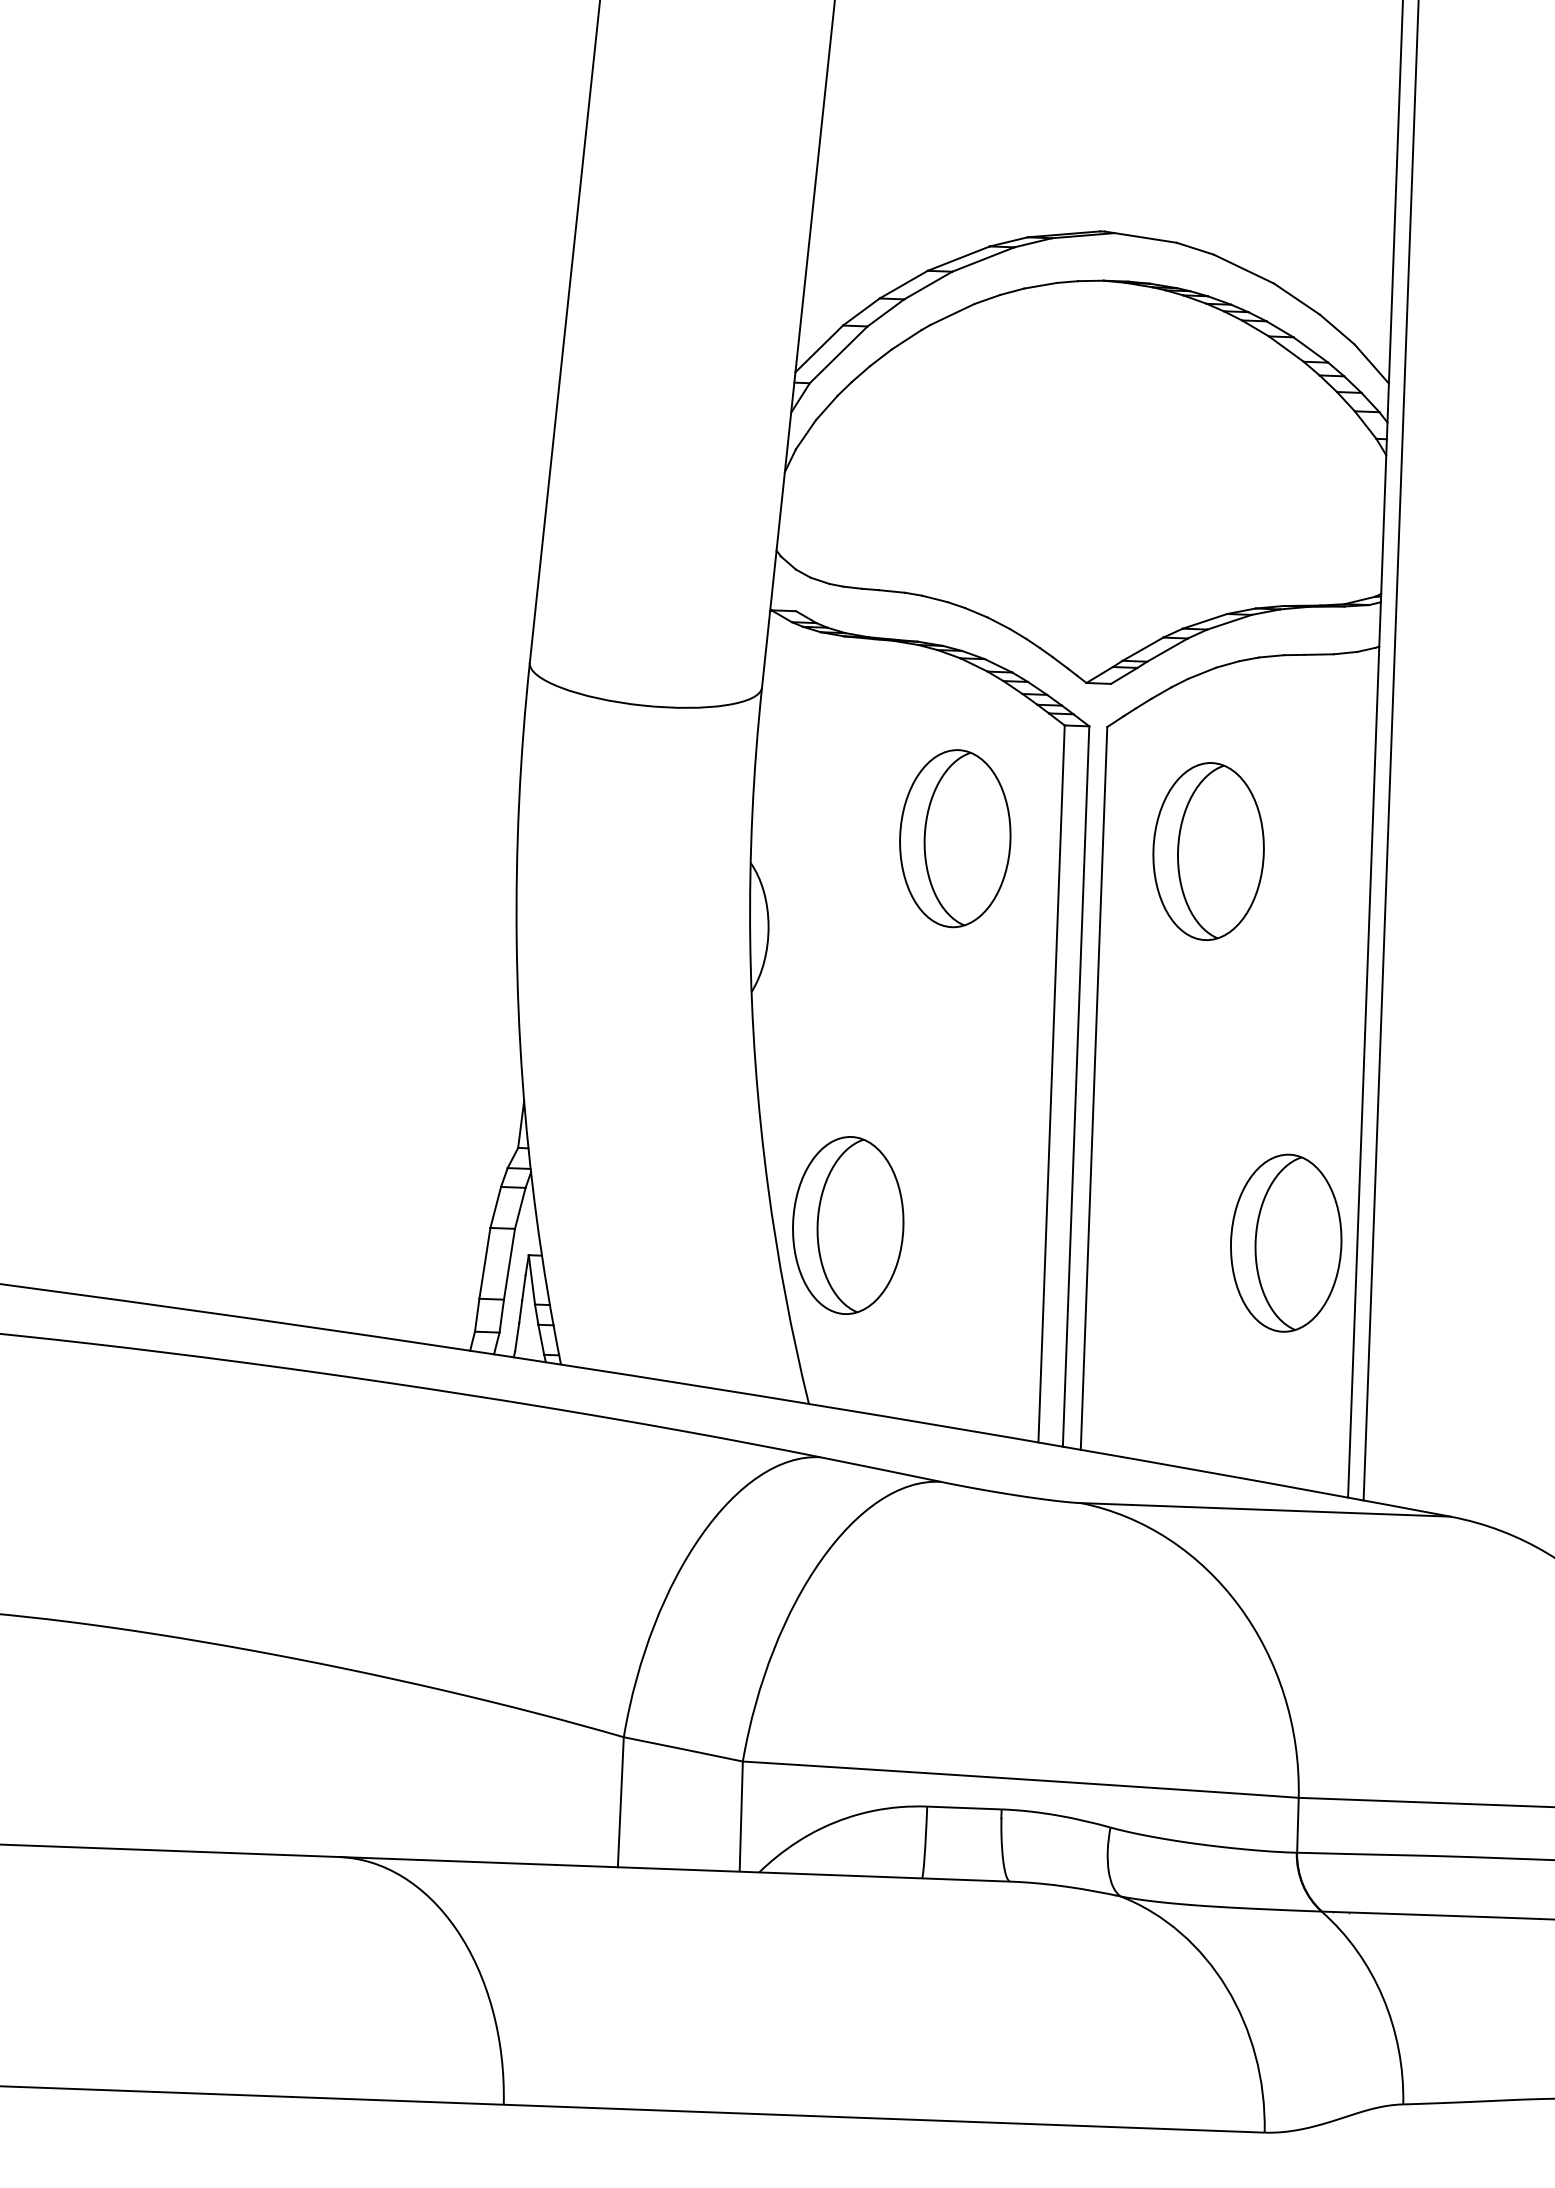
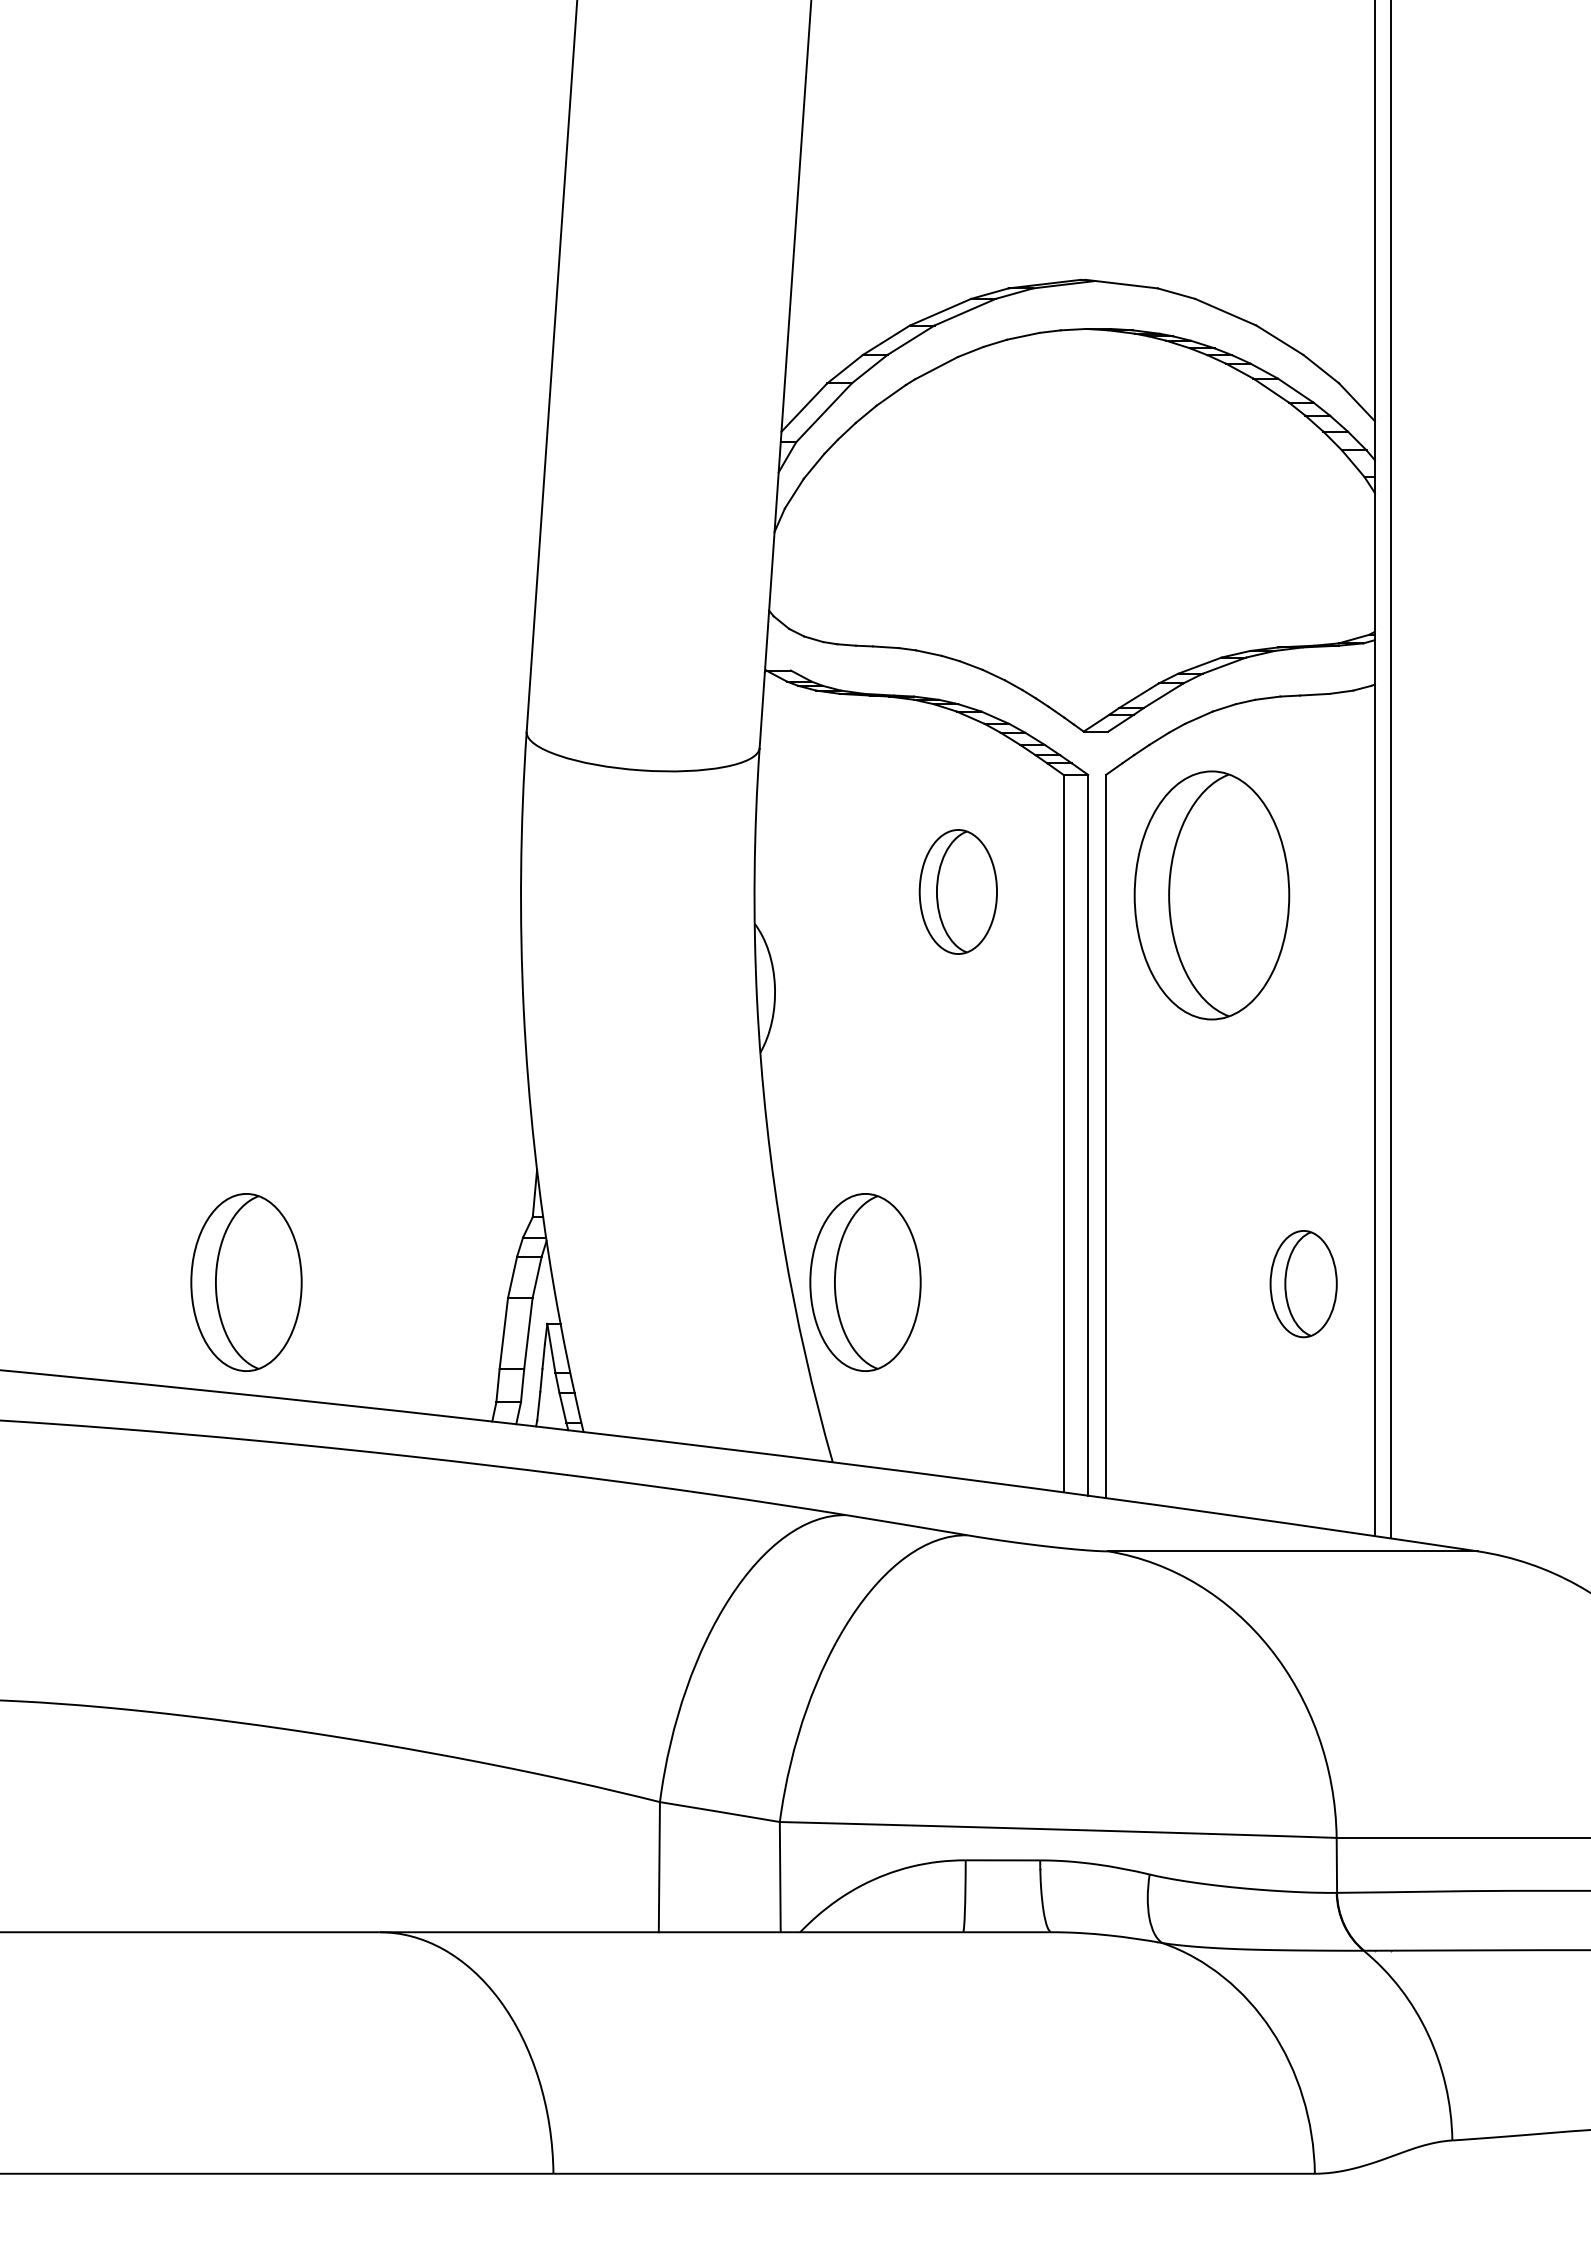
part: (955, 838) -> (958, 891), size x0.7
part: (1208, 851) -> (1211, 895), size x1.4
part: (229, 1202) -> (246, 1282), added
part: (1285, 1242) -> (1303, 1283), size x0.6

